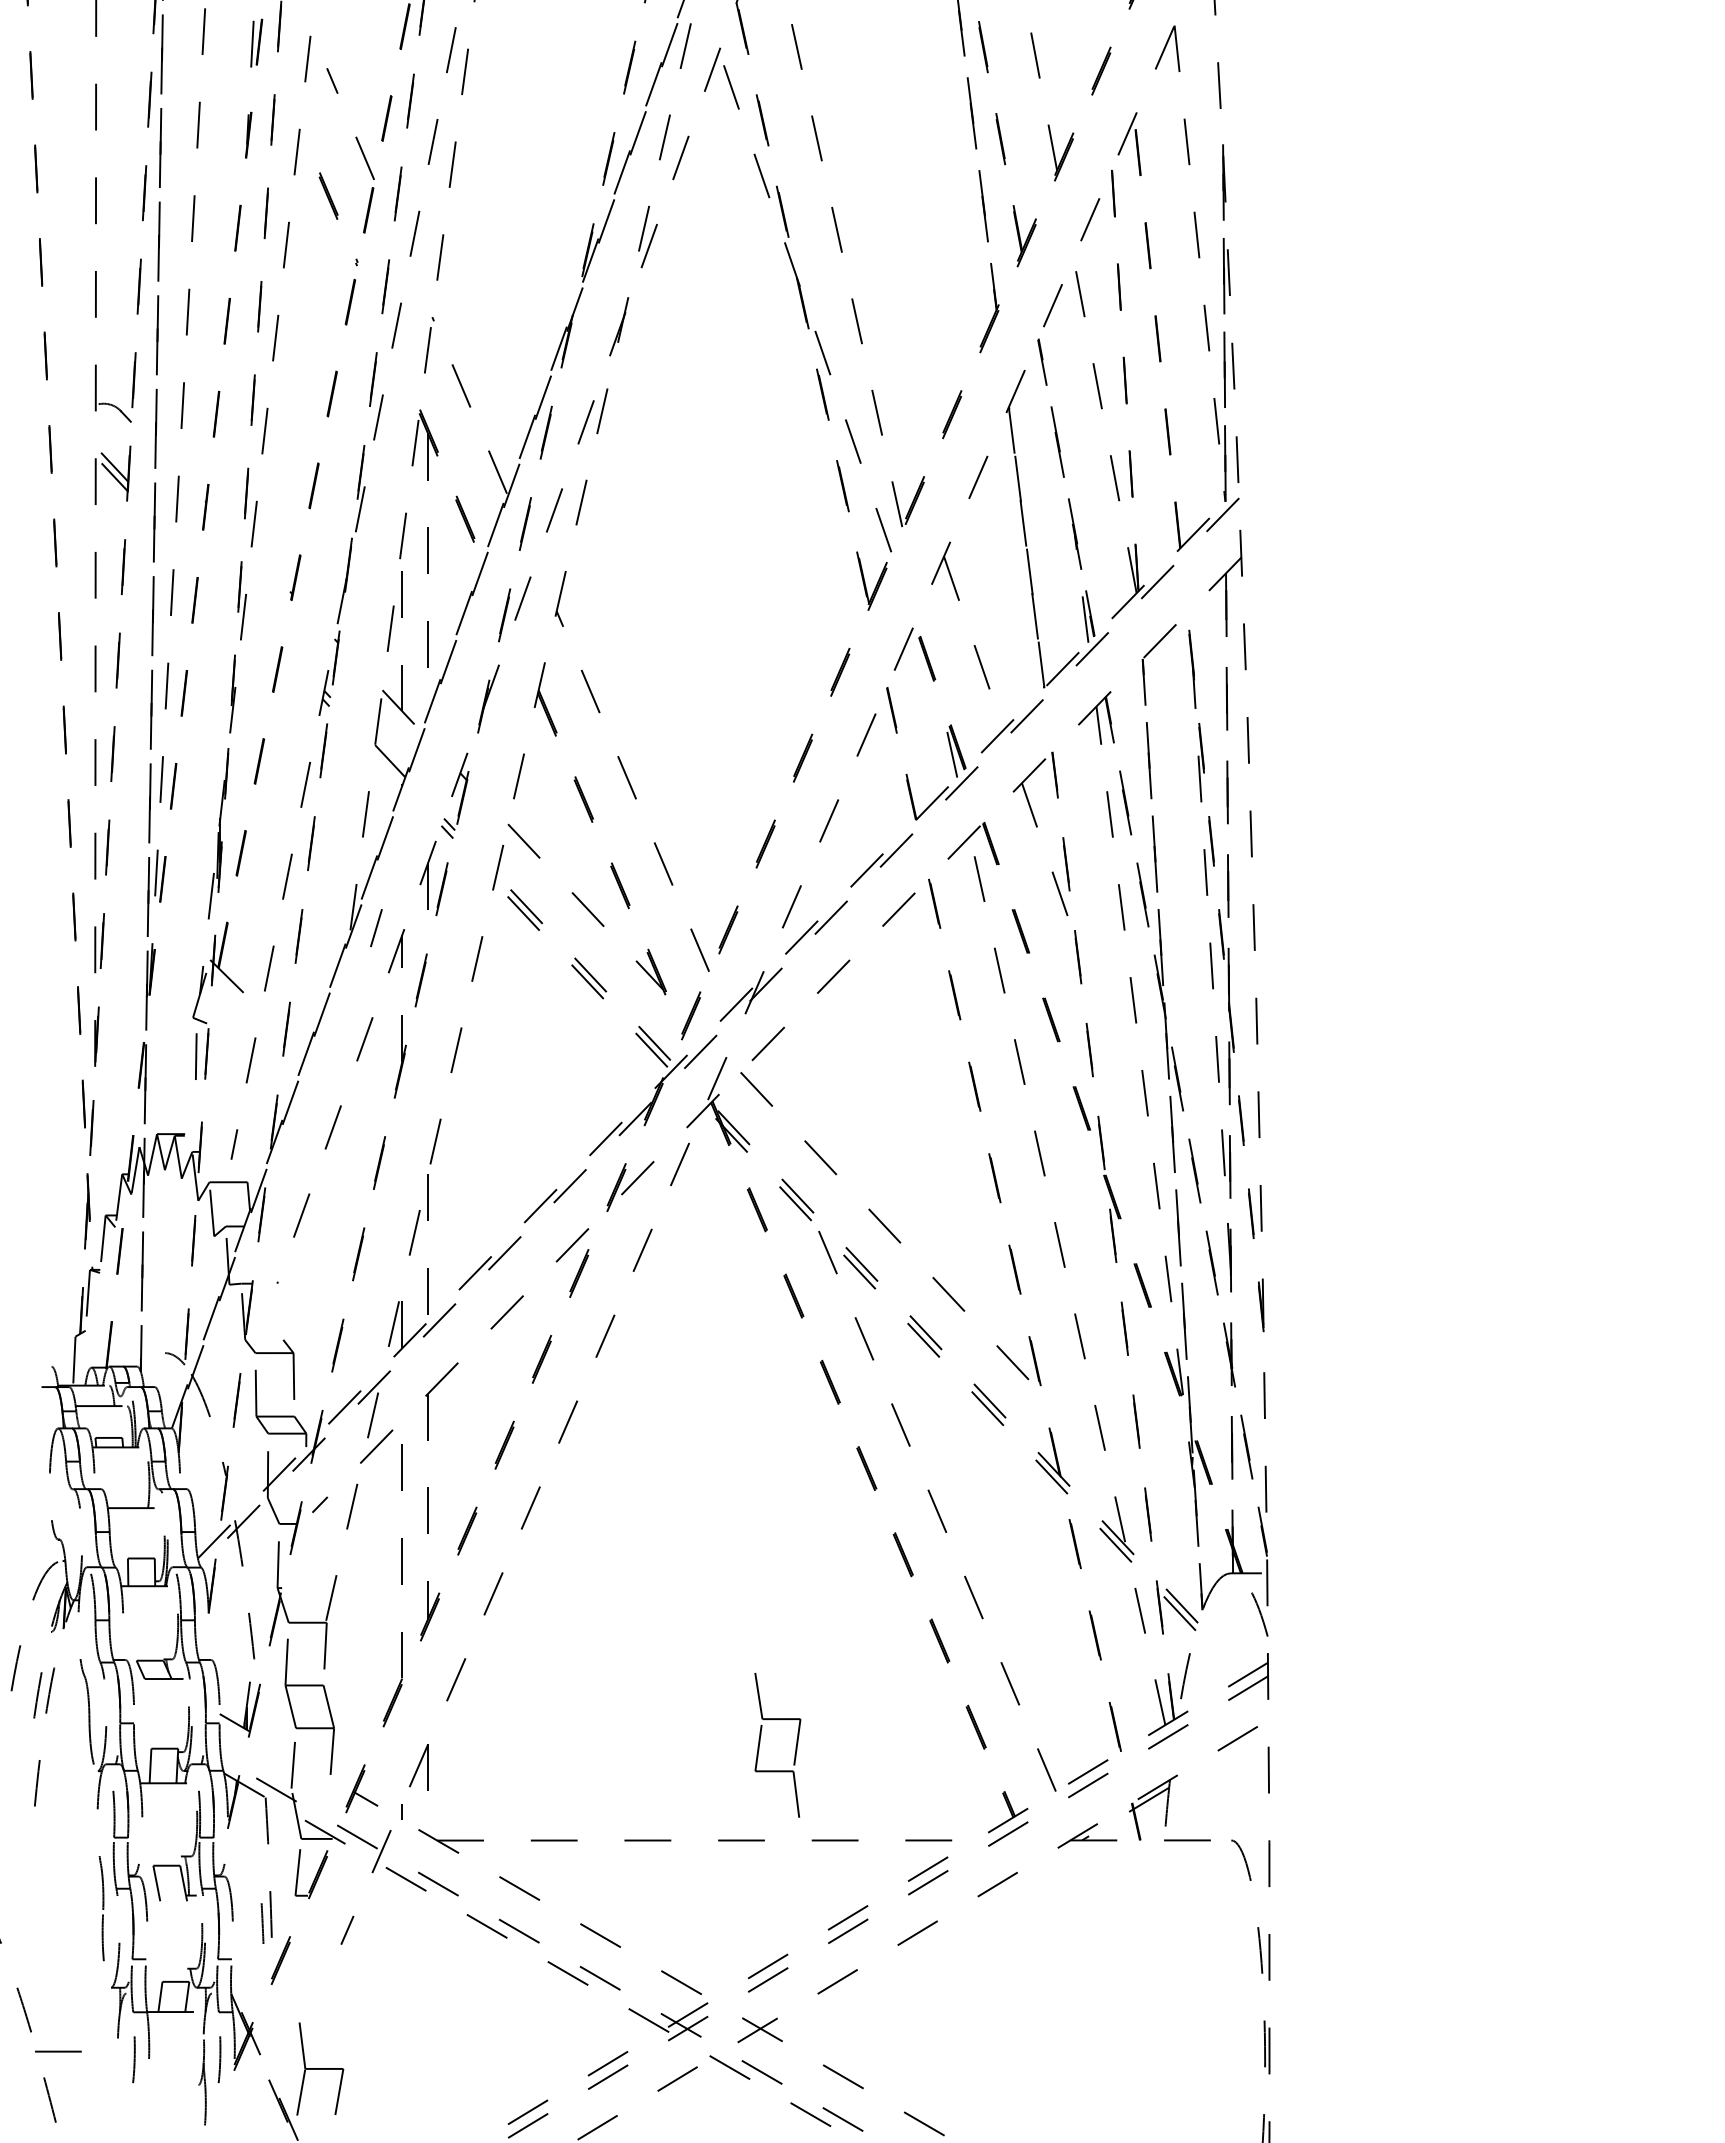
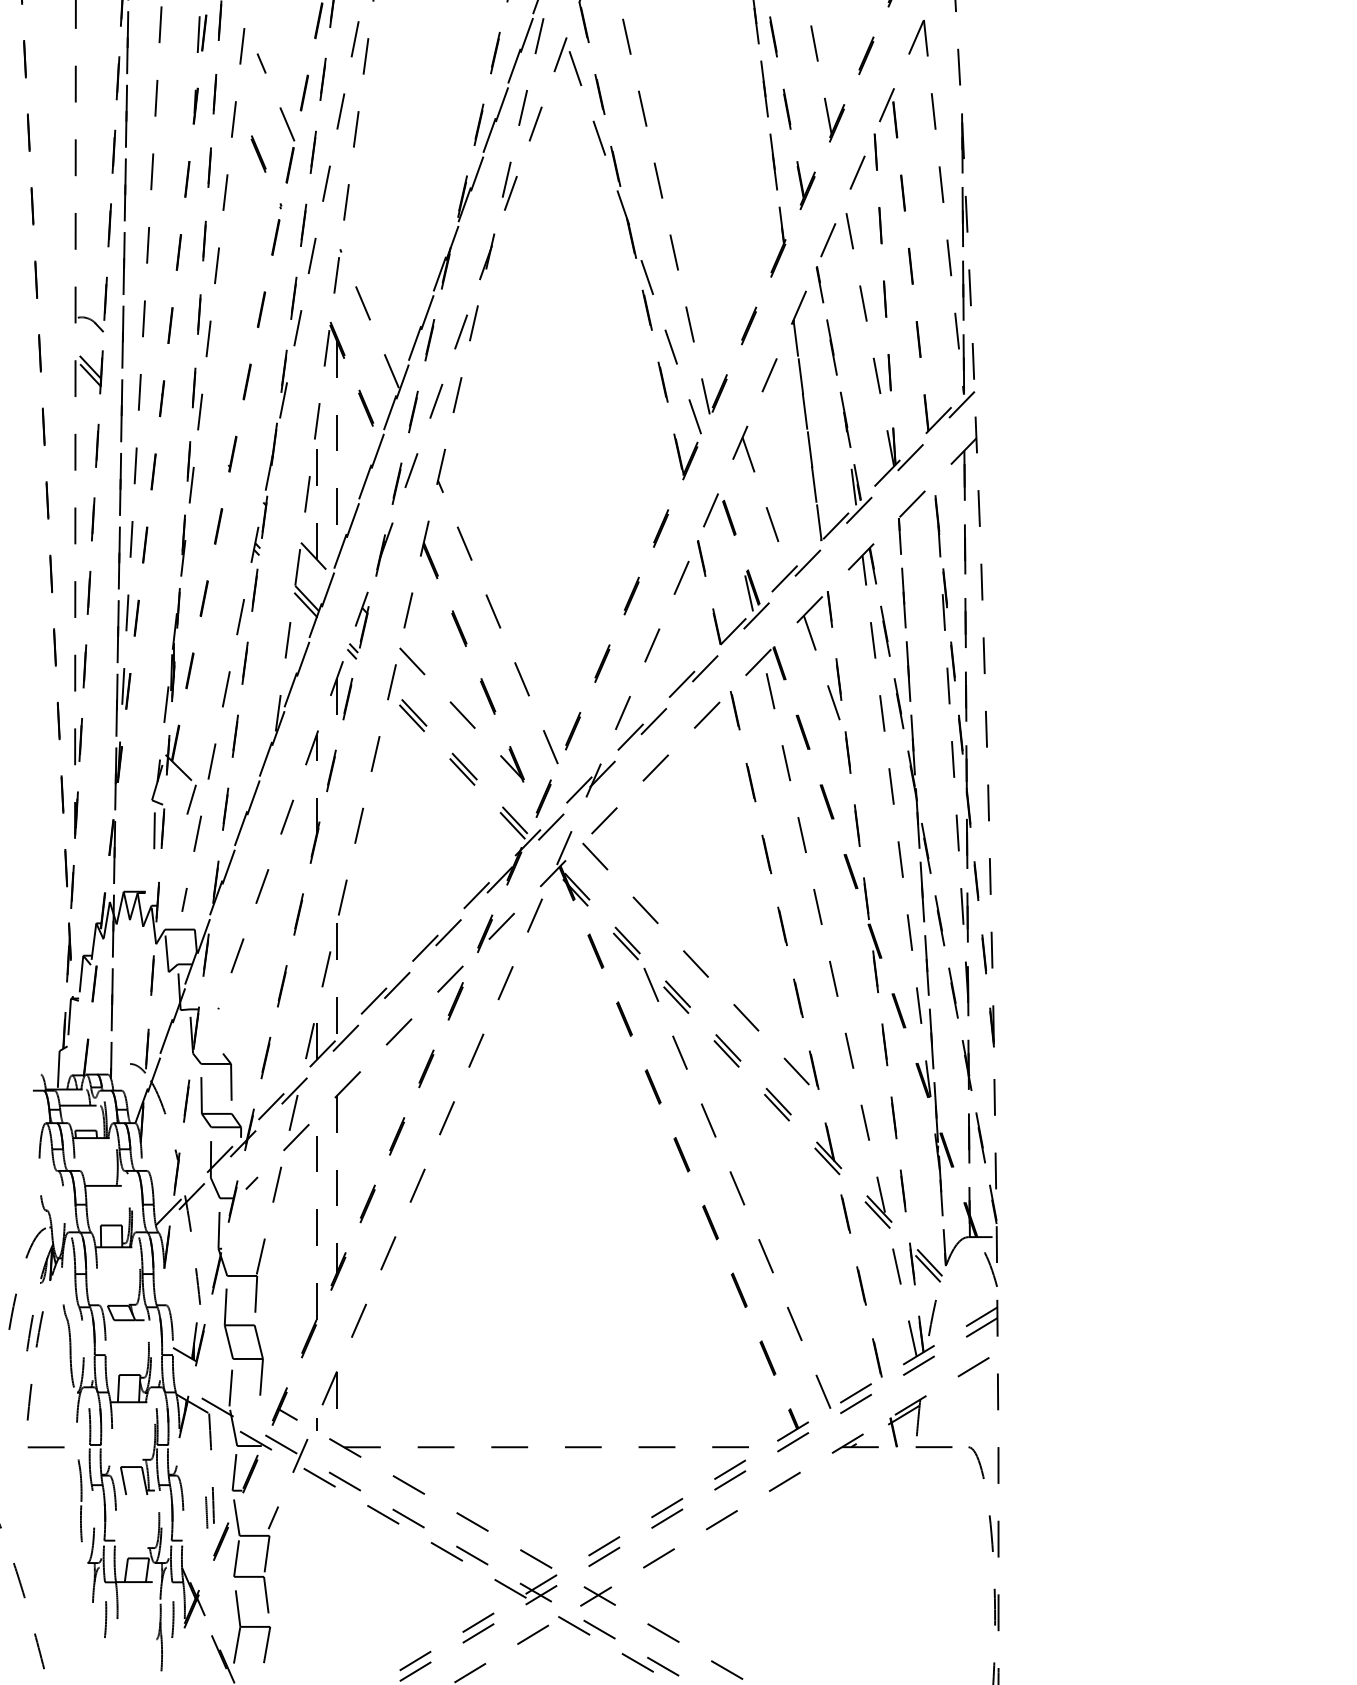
line: (388, 768) -> (305, 604), added
line: (376, 928) -> (191, 800), moved
part: (760, 1743) -> (238, 1554), moved
line: (58, 2051) -> (46, 1447), moved

